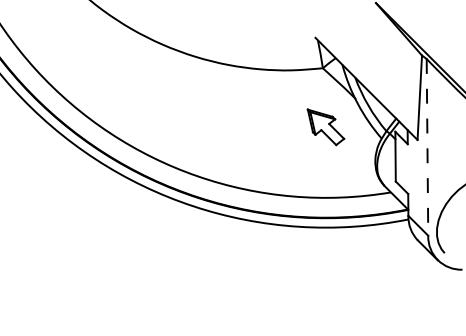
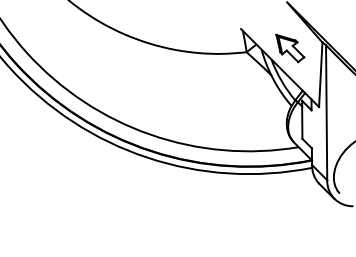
part: (325, 127) -> (289, 48), moved
line: (427, 147) -> (326, 112), dashed -> solid

